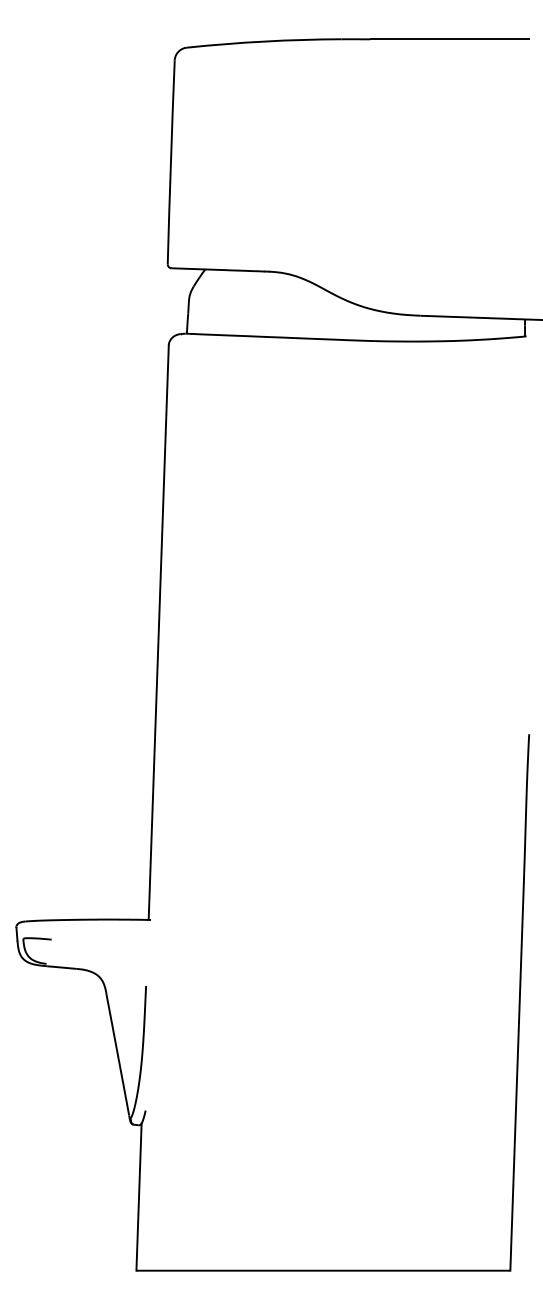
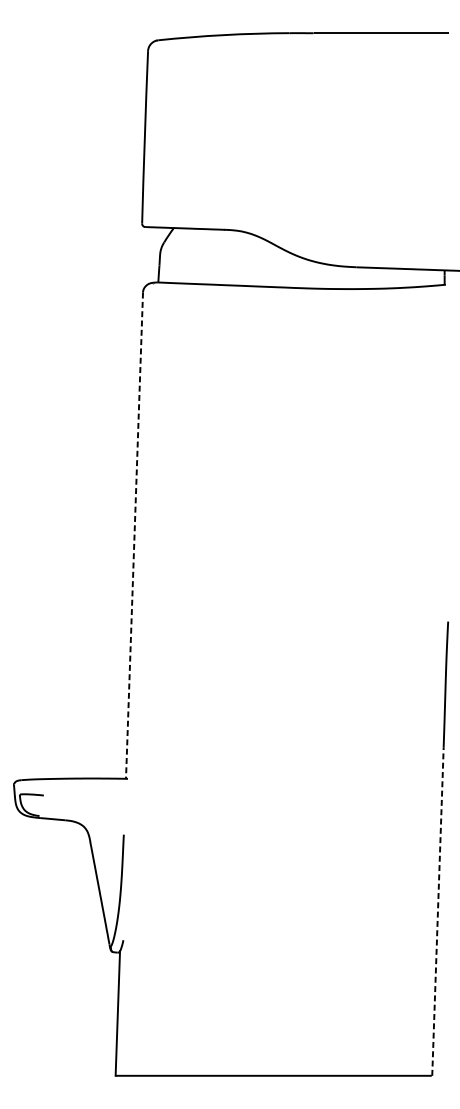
line: (158, 633) -> (134, 536), solid -> dashed
line: (517, 1076) -> (438, 911), solid -> dashed

